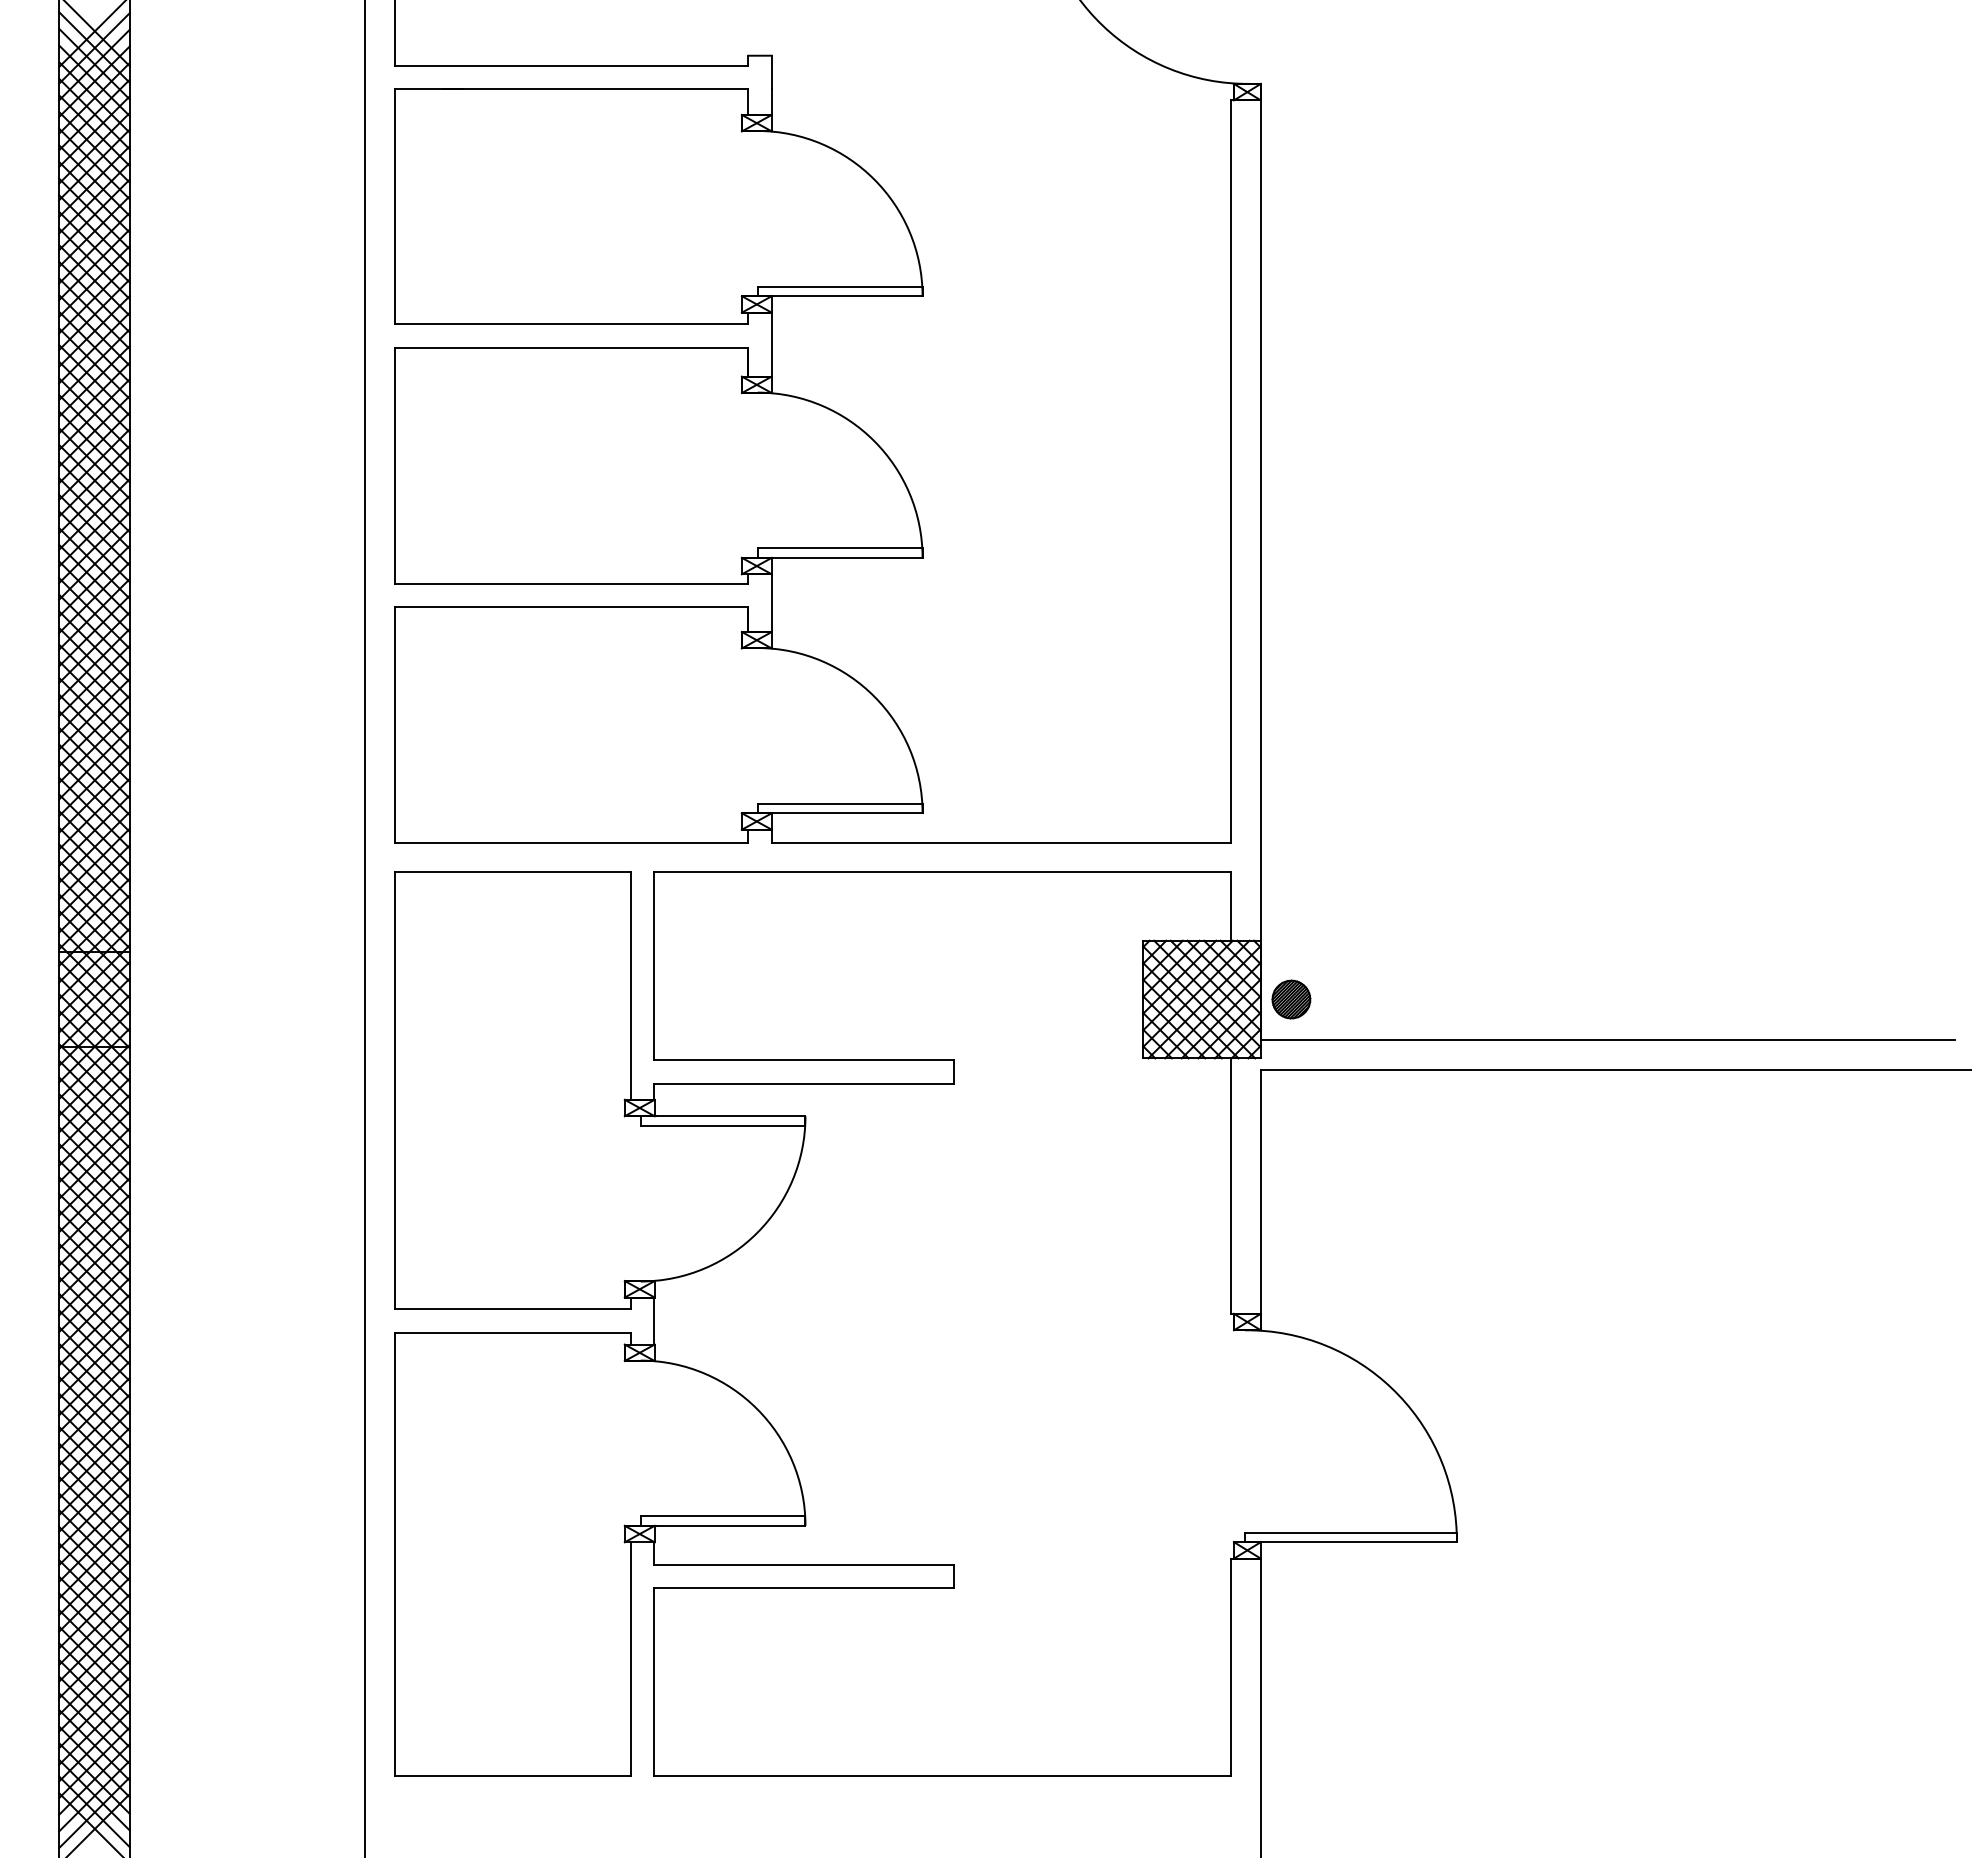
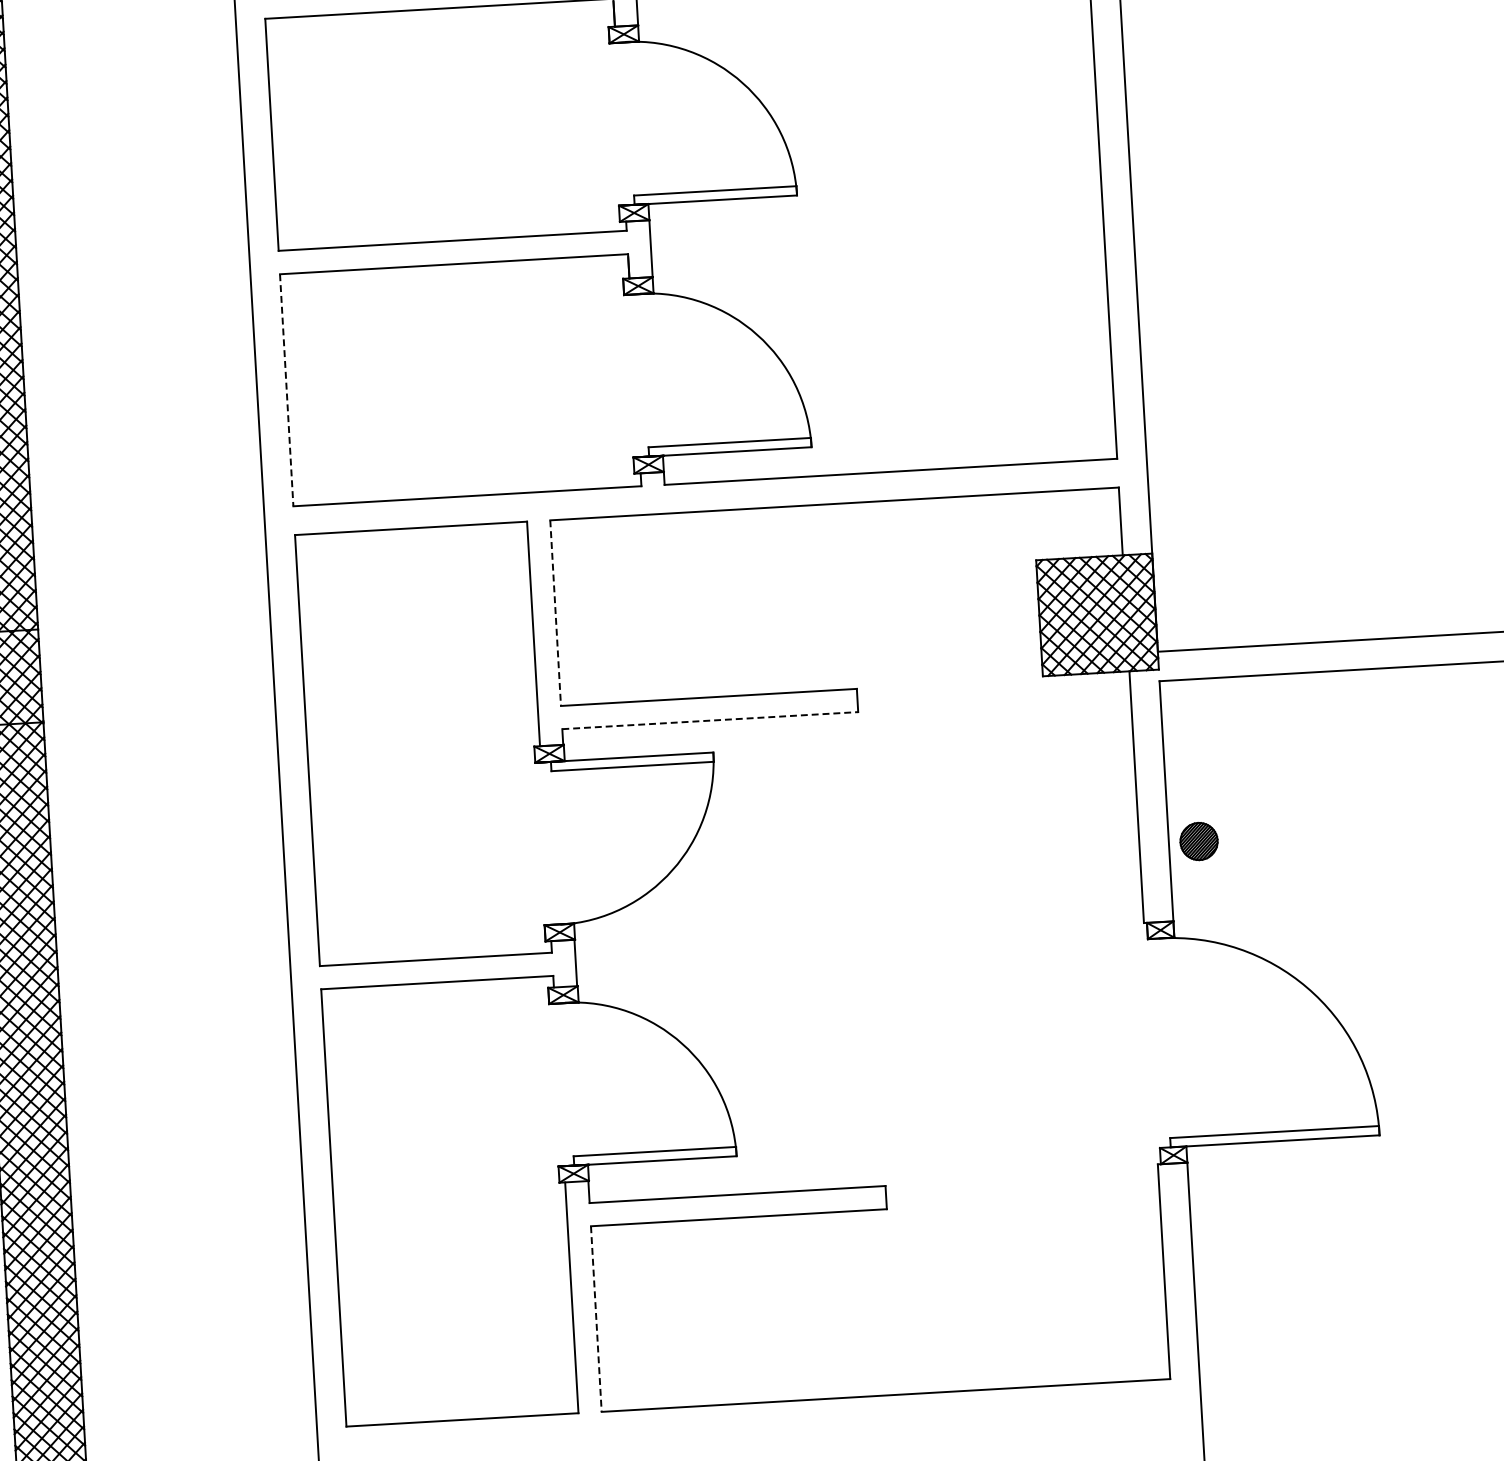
line: (395, 725) -> (287, 390), solid -> dashed
line: (654, 966) -> (556, 613), solid -> dashed
part: (1291, 999) -> (1199, 841), moved
line: (804, 1083) -> (710, 720), solid -> dashed
line: (654, 1682) -> (596, 1319), solid -> dashed

